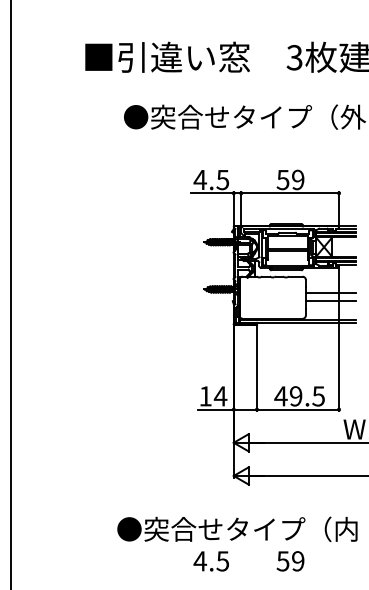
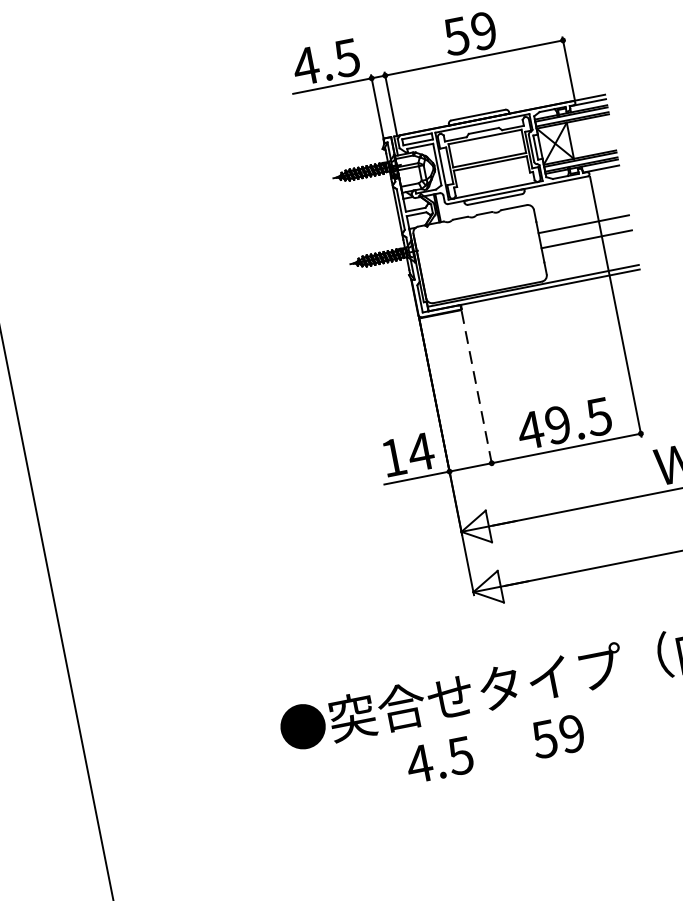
line: (256, 368) -> (476, 388), solid -> dashed
text: (210, 561) -> (438, 760), moved
text: (290, 561) -> (558, 736), moved

